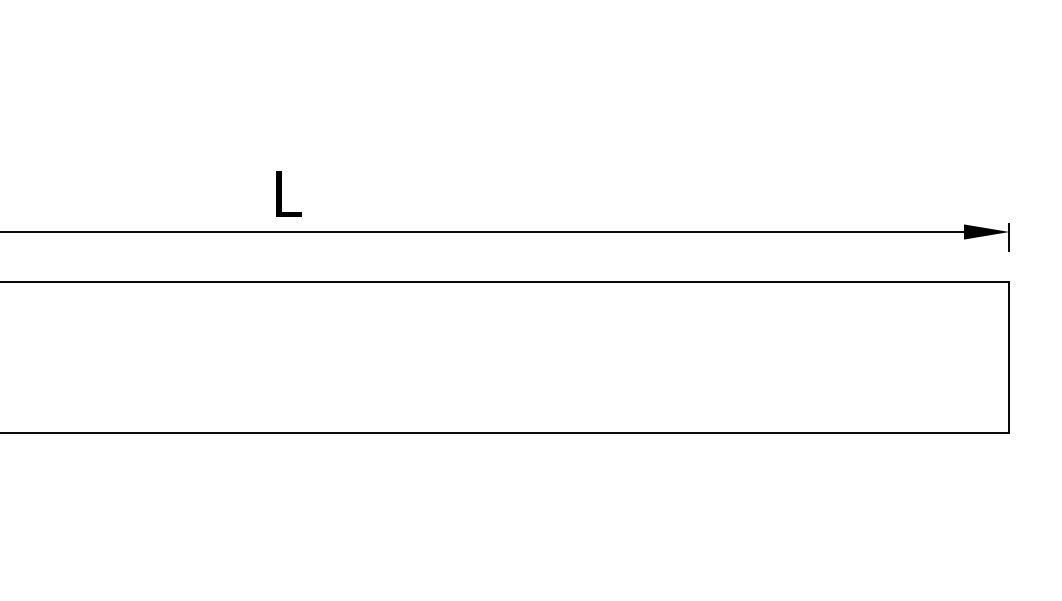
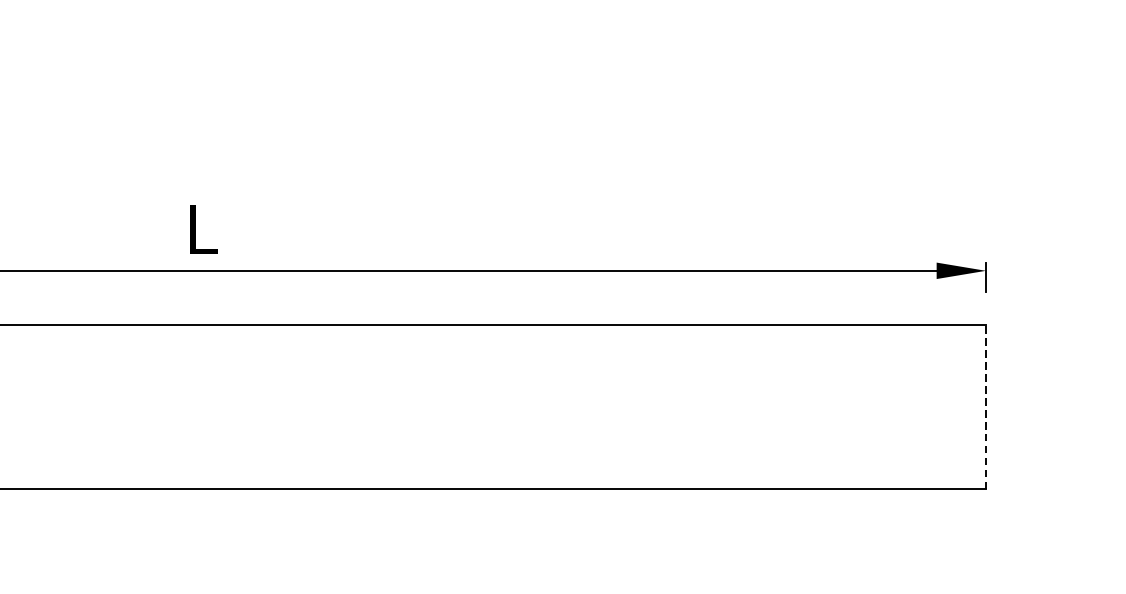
line: (1009, 357) -> (986, 407), solid -> dashed

